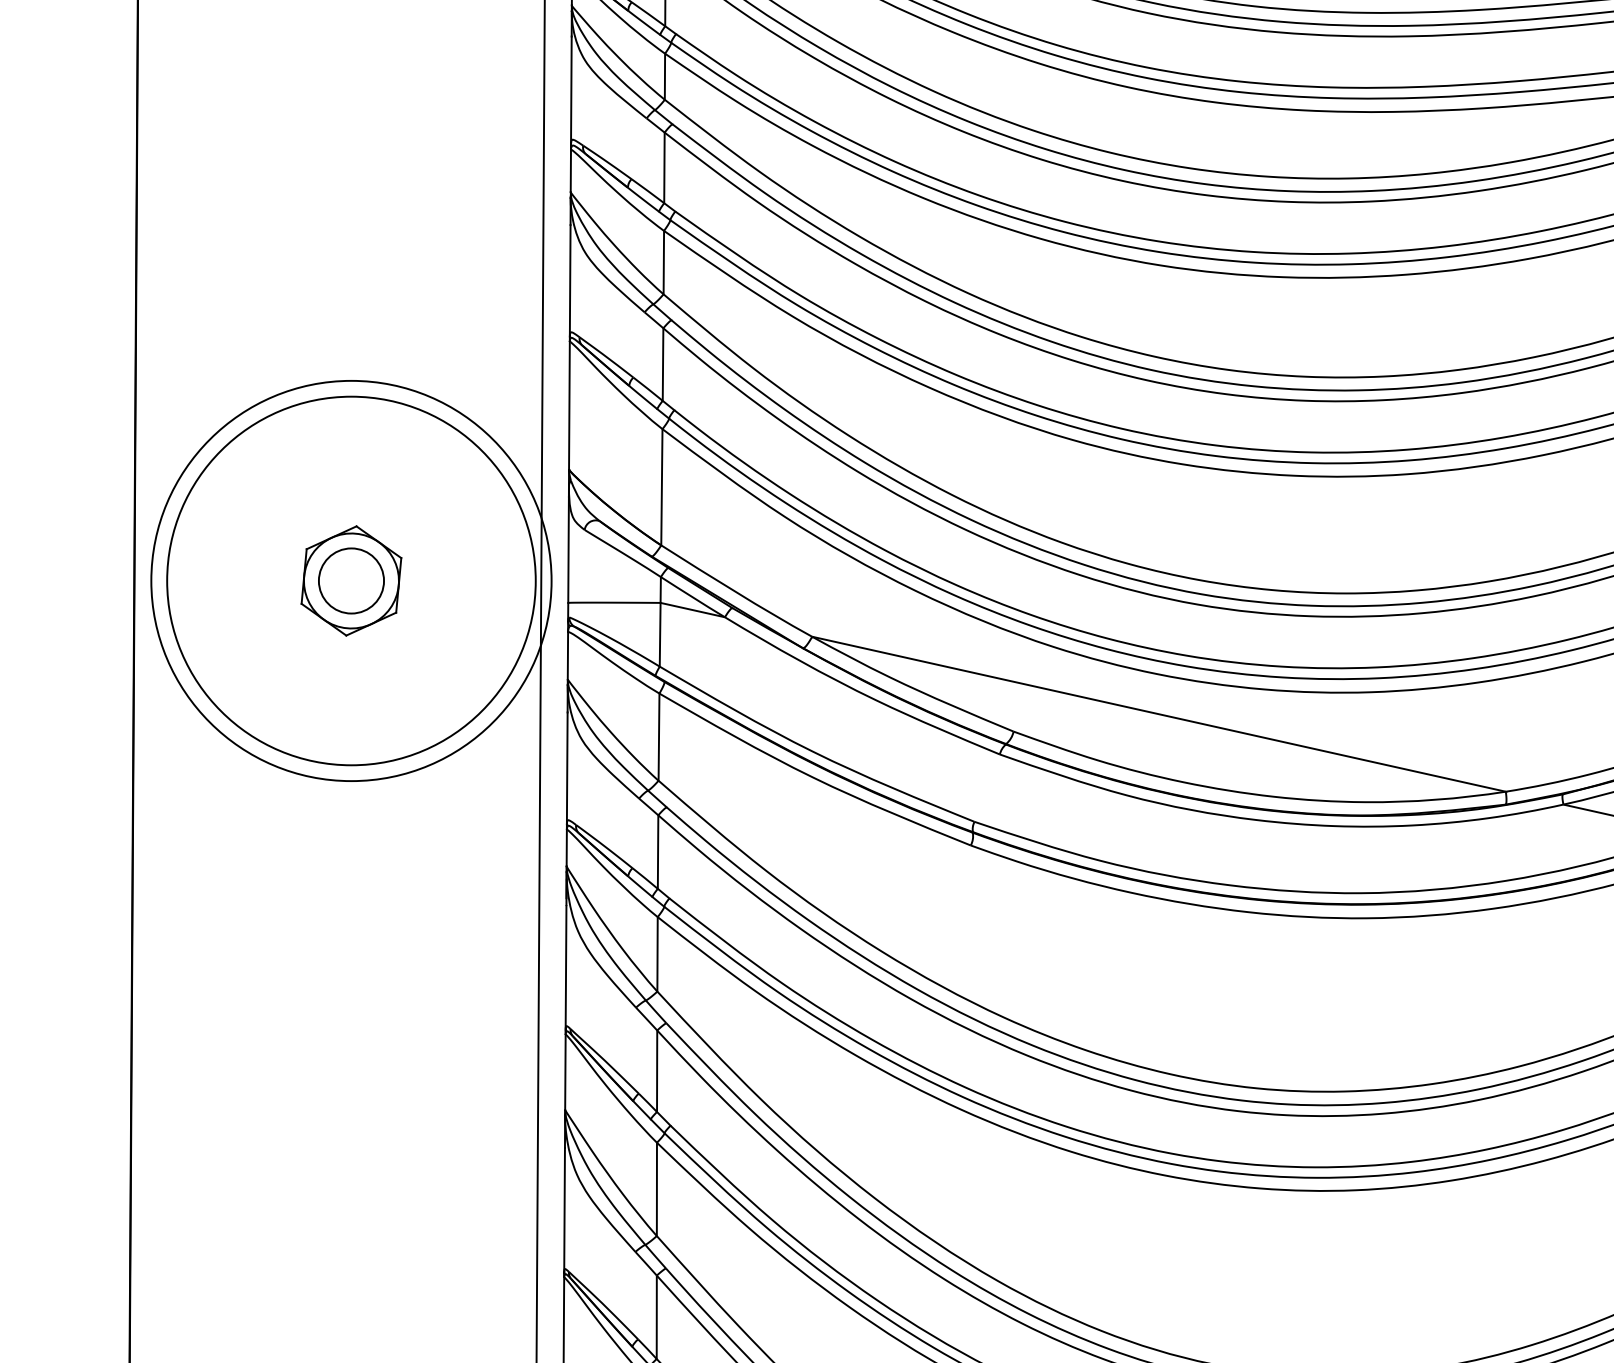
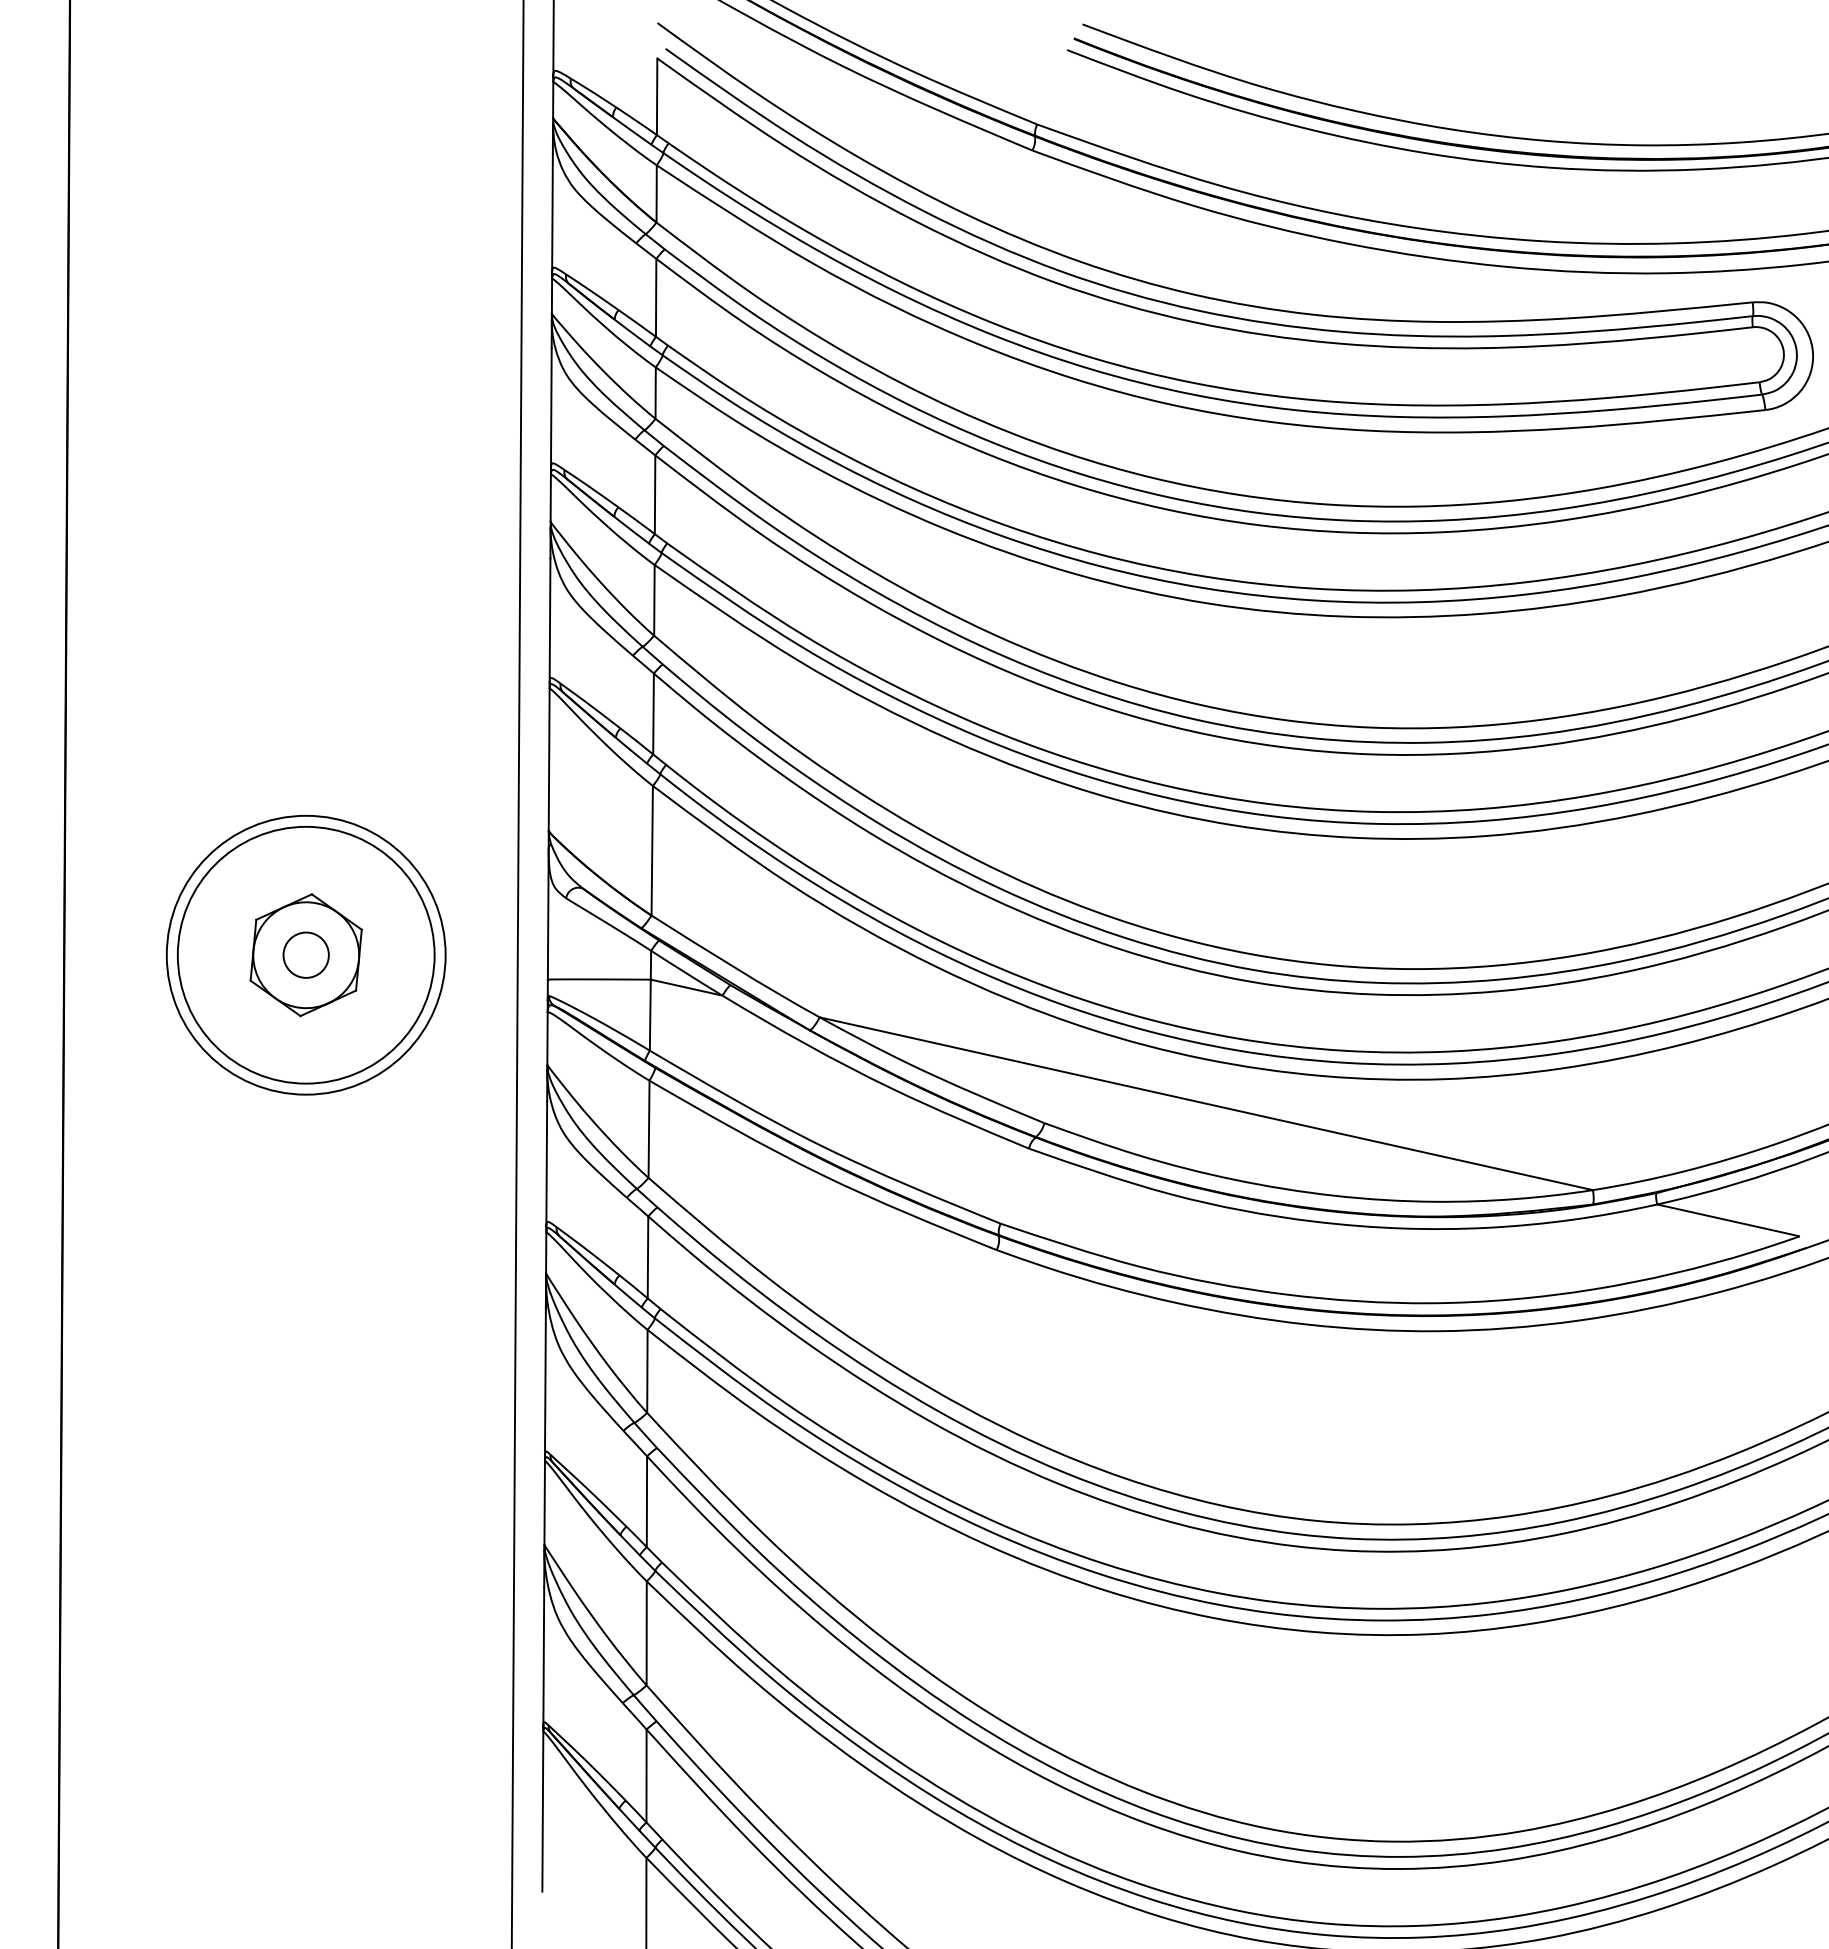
circle: (350, 580) -> (305, 954), size x0.62
circle: (350, 580) -> (305, 954), size x0.62
circle: (350, 580) -> (305, 954), size x0.62

